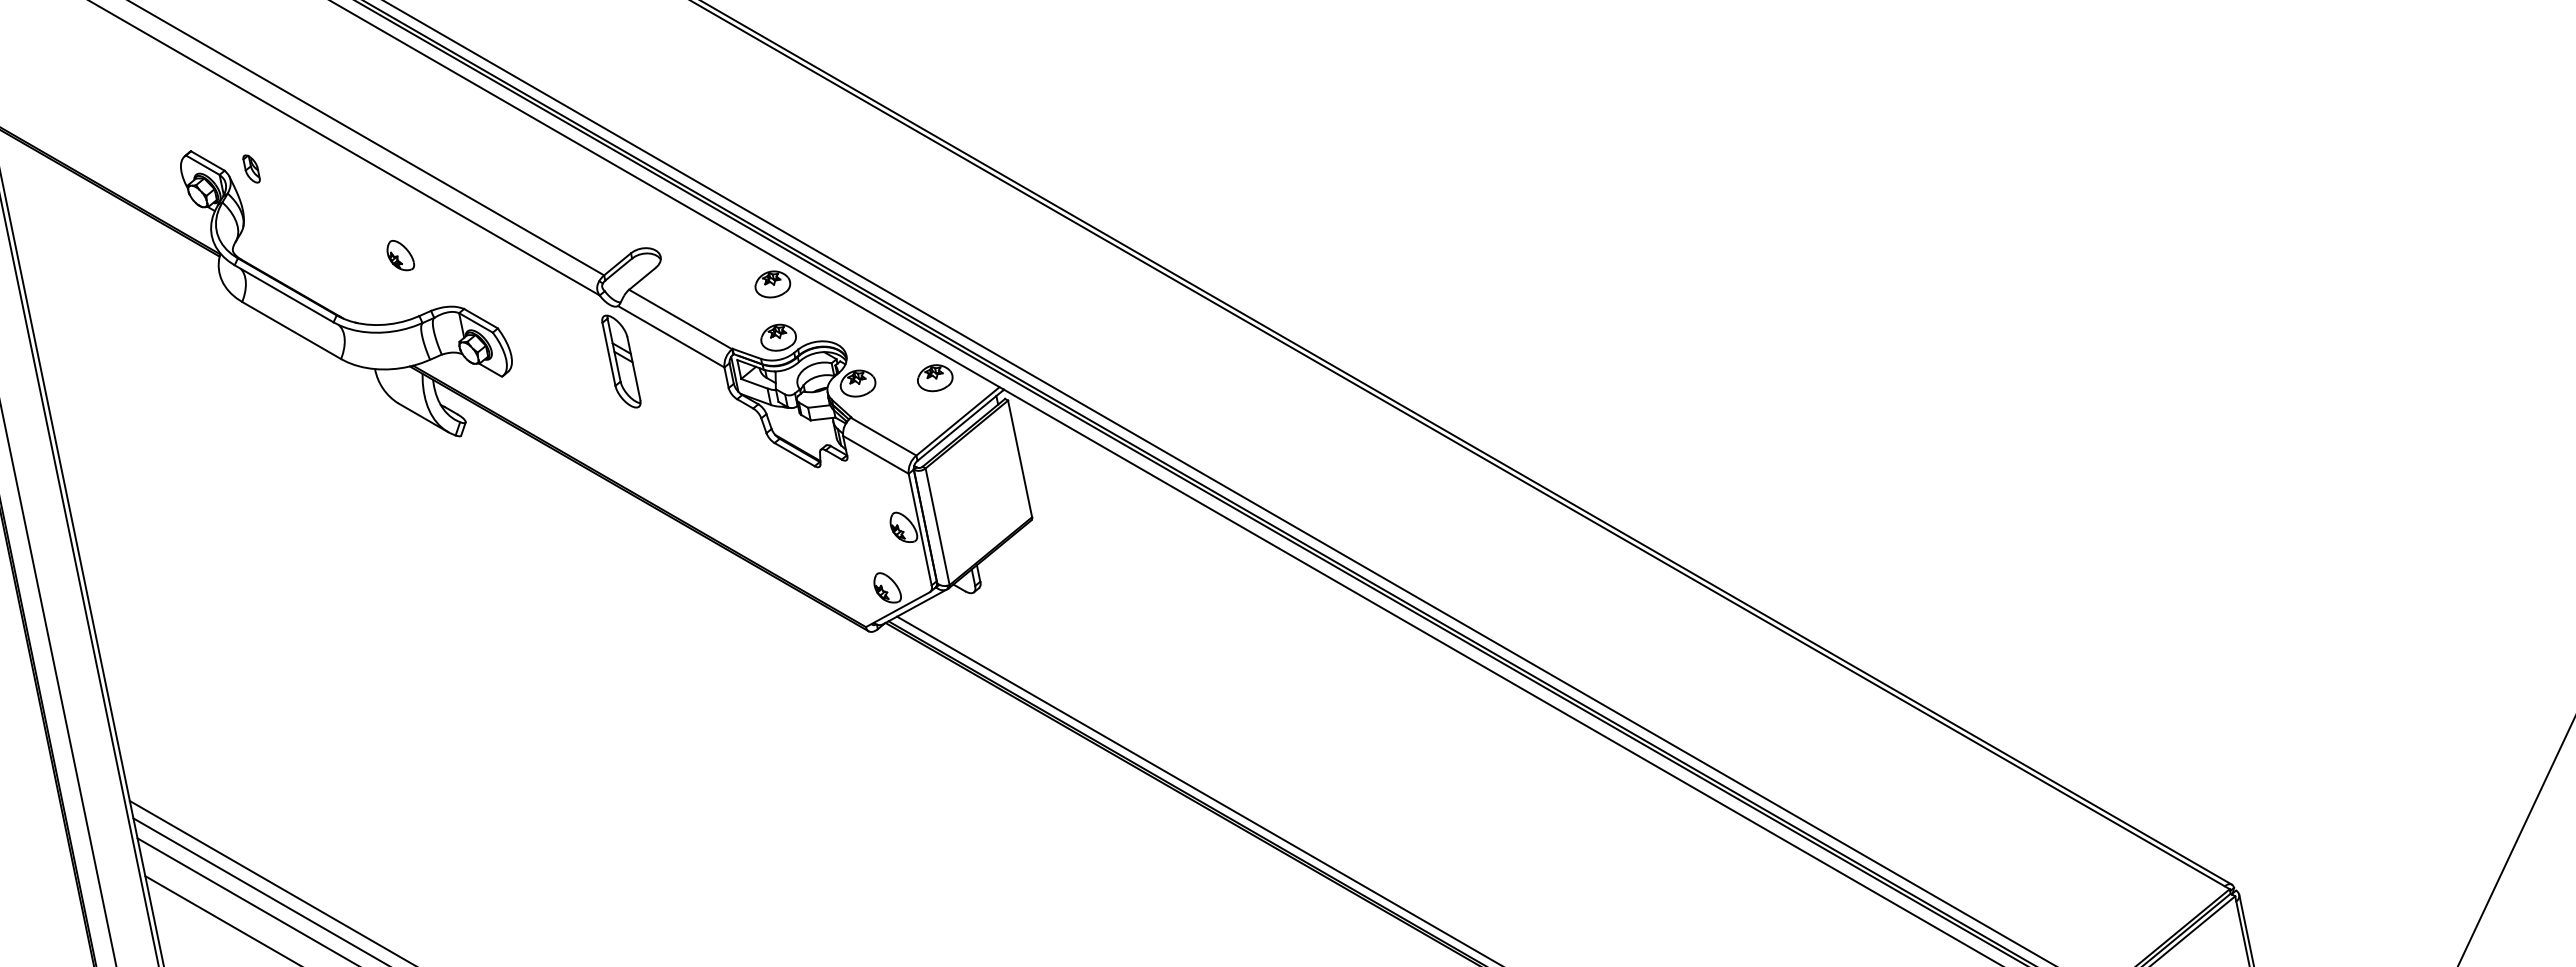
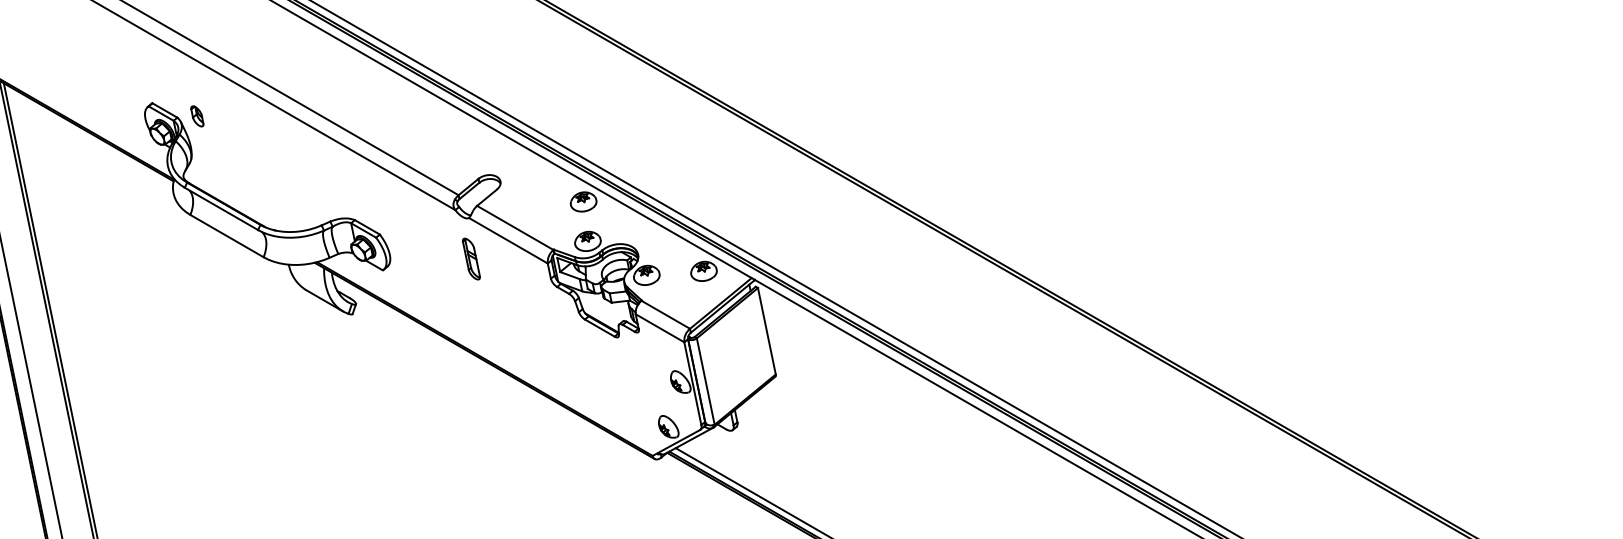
part: (400, 255) -> (307, 180), removed
part: (621, 361) -> (471, 259), size x0.6

